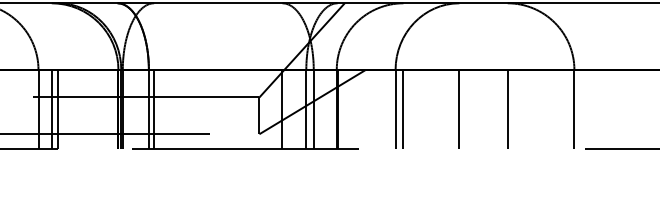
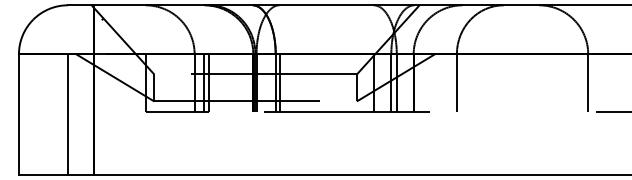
line: (403, 109) -> (462, 83), removed
line: (459, 109) -> (503, 83), removed
line: (508, 109) -> (539, 83), removed

